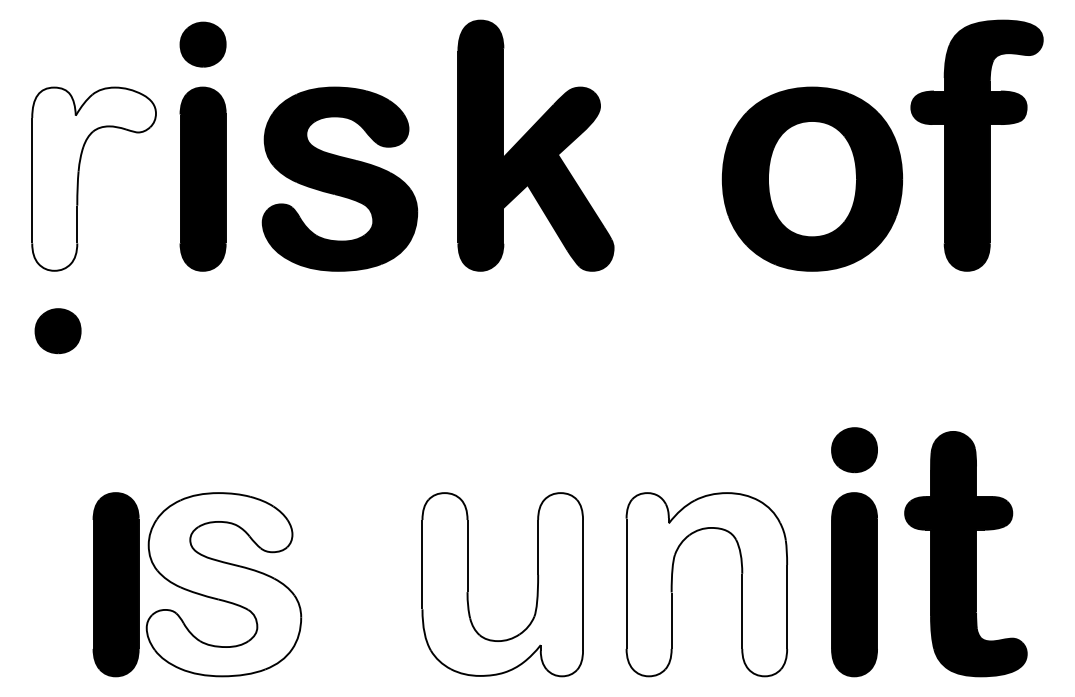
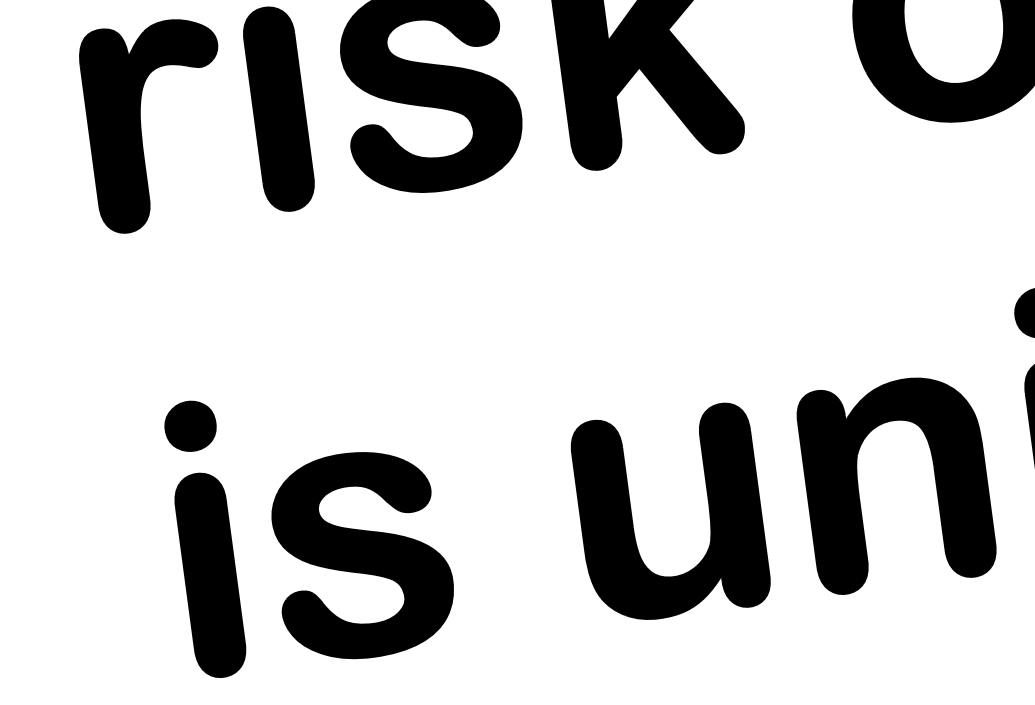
fill: (93, 178) -> (157, 124), added
part: (57, 331) -> (189, 426), moved
part: (115, 584) -> (209, 575), moved
fill: (223, 584) -> (361, 554), added
fill: (502, 584) -> (670, 513), added
fill: (706, 584) -> (896, 483), added

